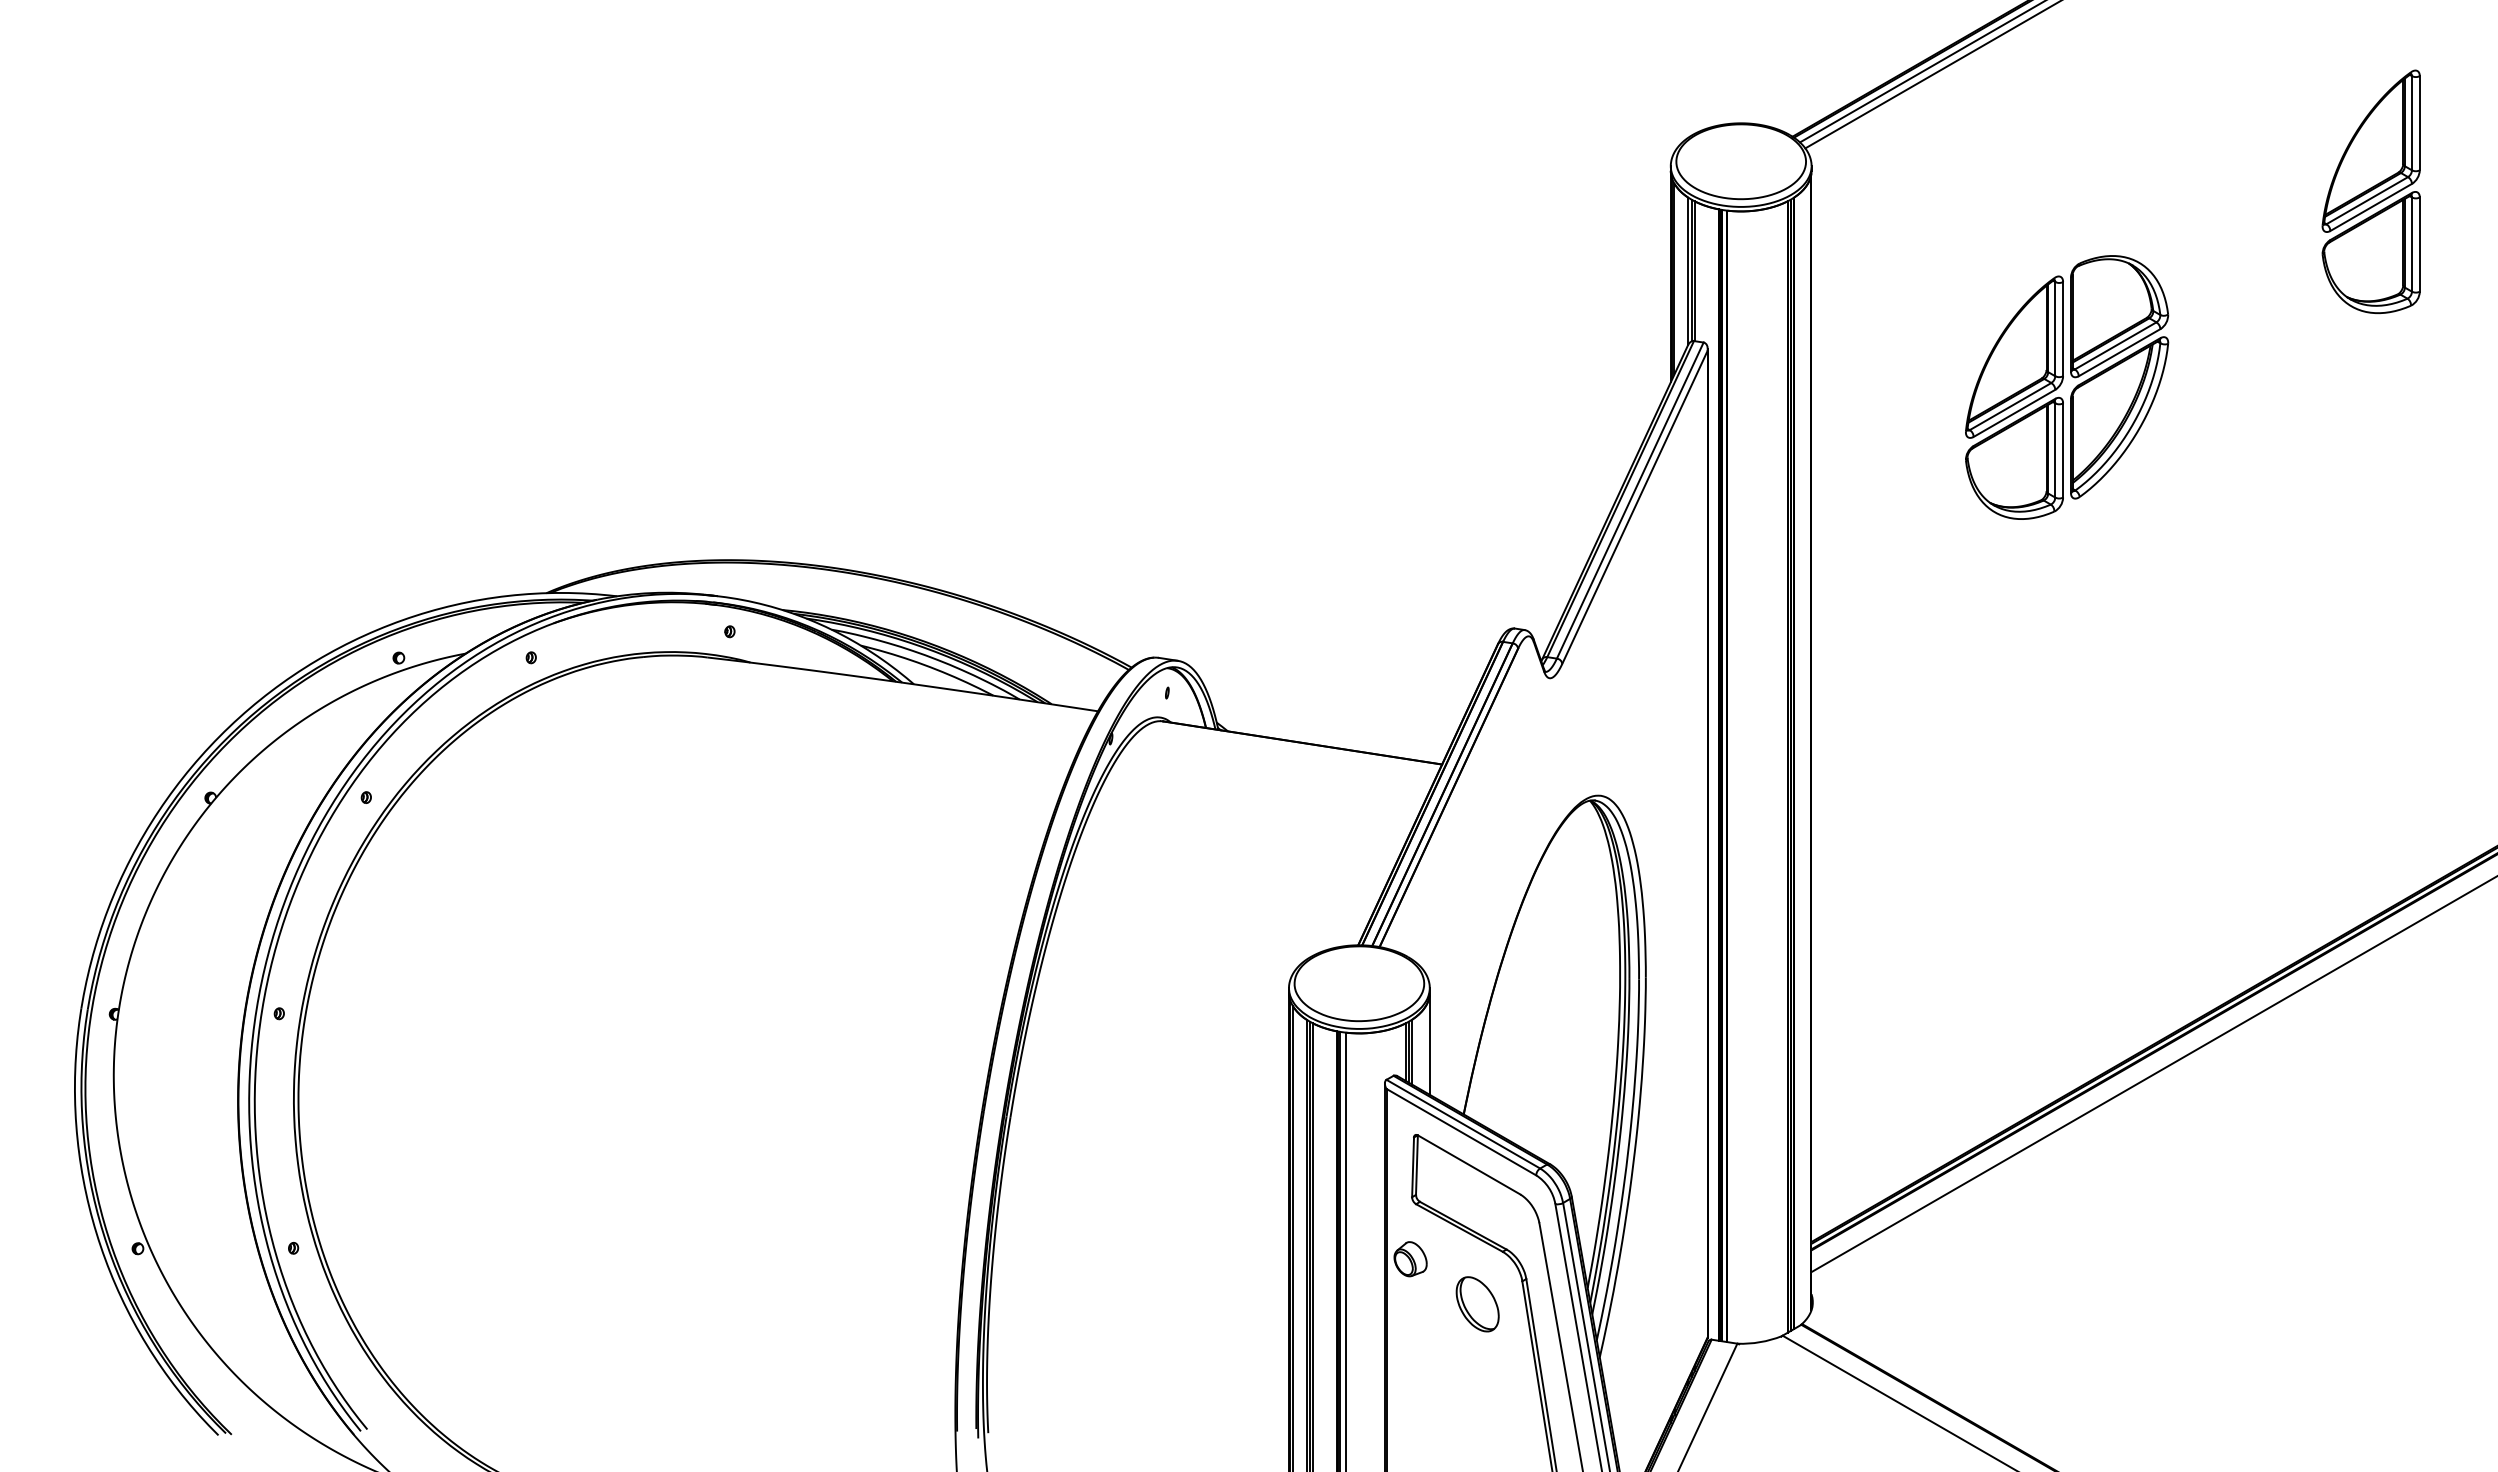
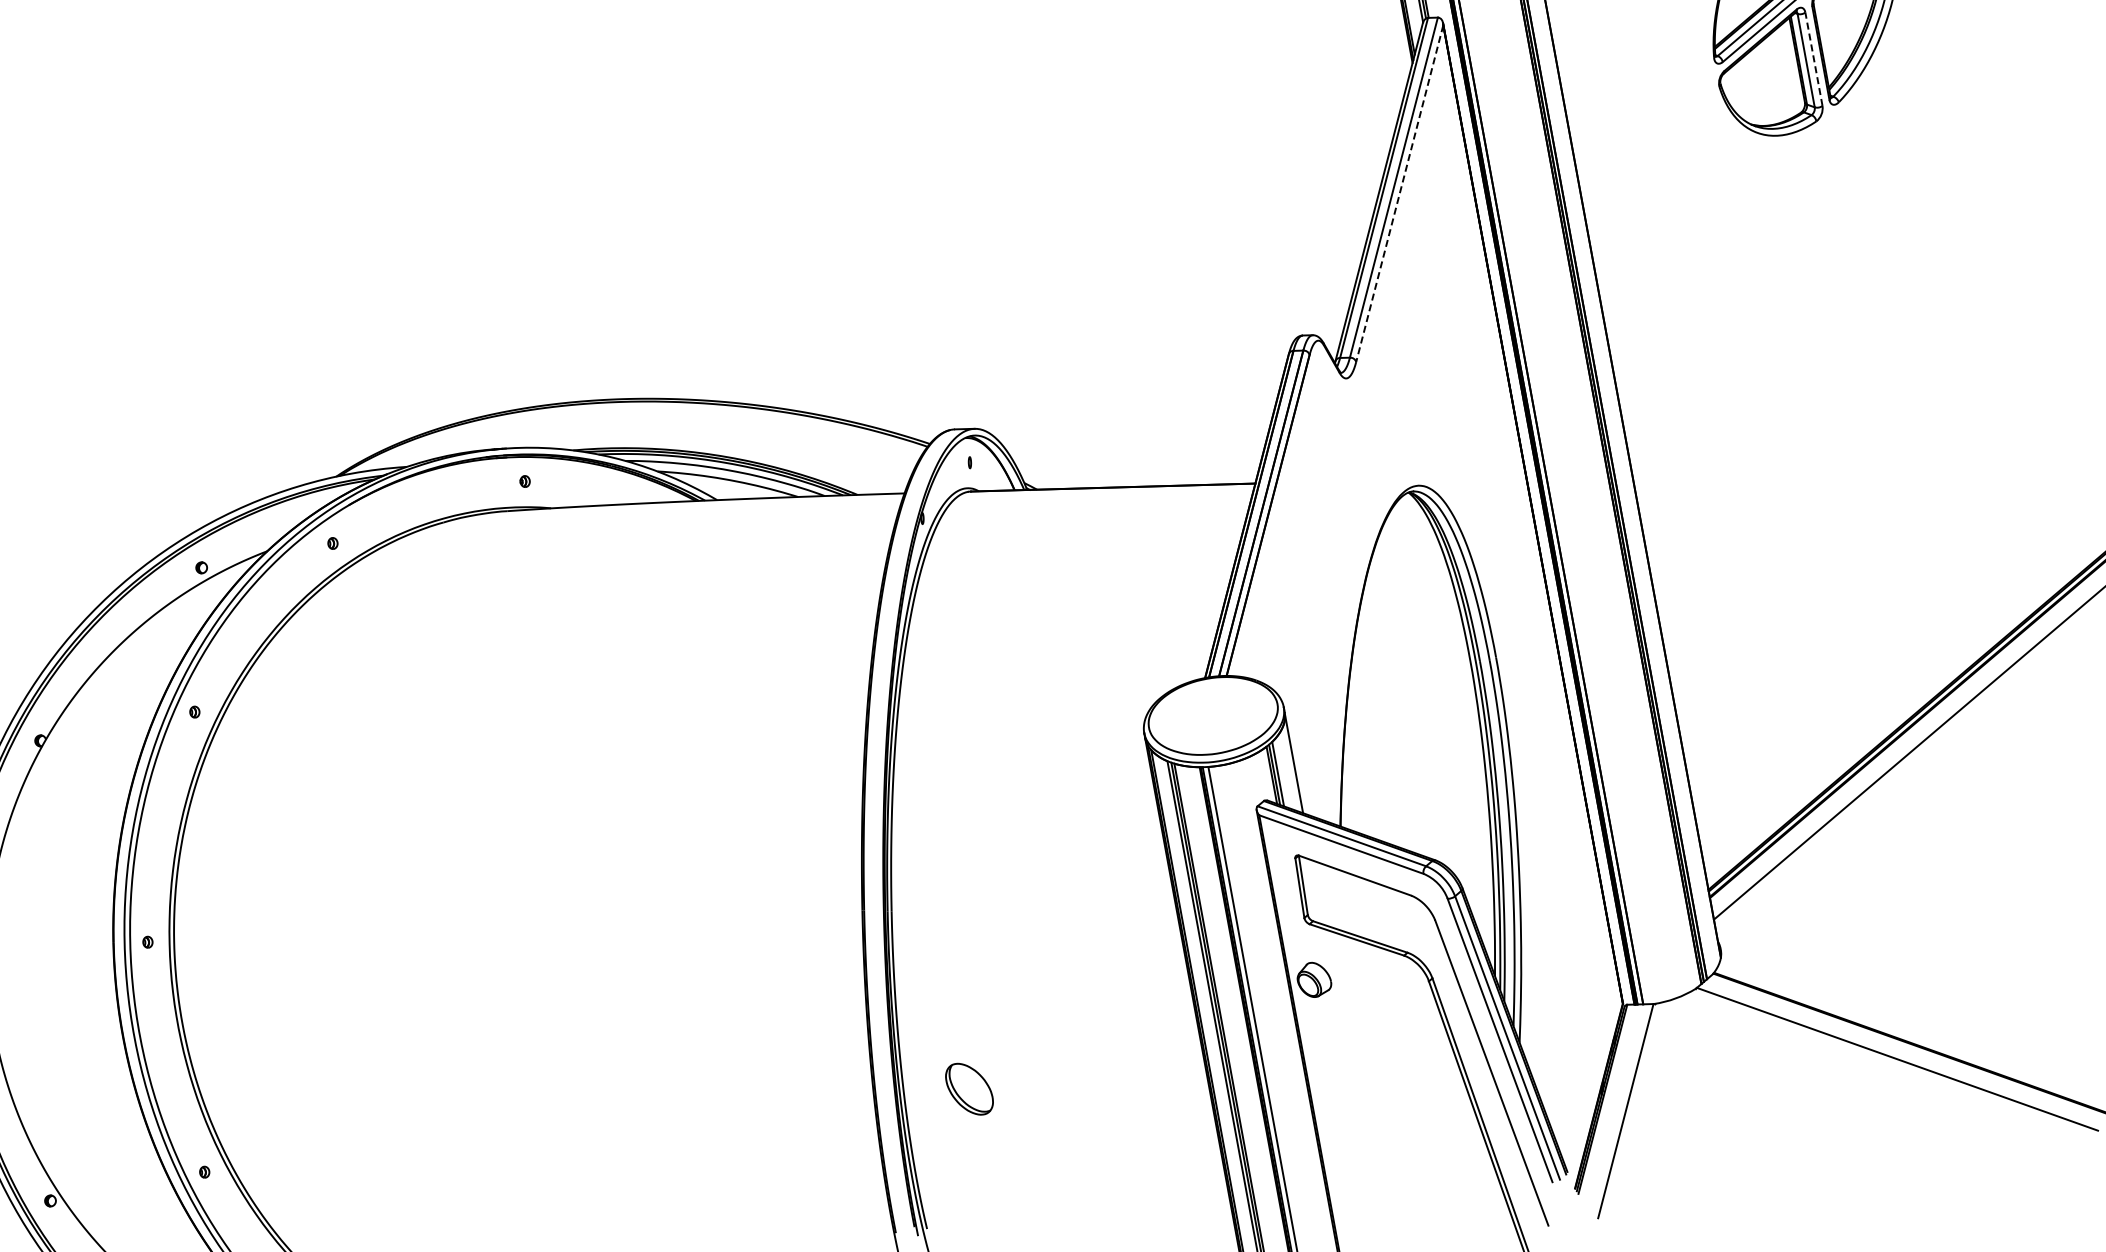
line: (2063, 450) -> (1814, 59), solid -> dashed
line: (1634, 507) -> (1399, 193), solid -> dashed
part: (1477, 1304) -> (969, 1089), moved

